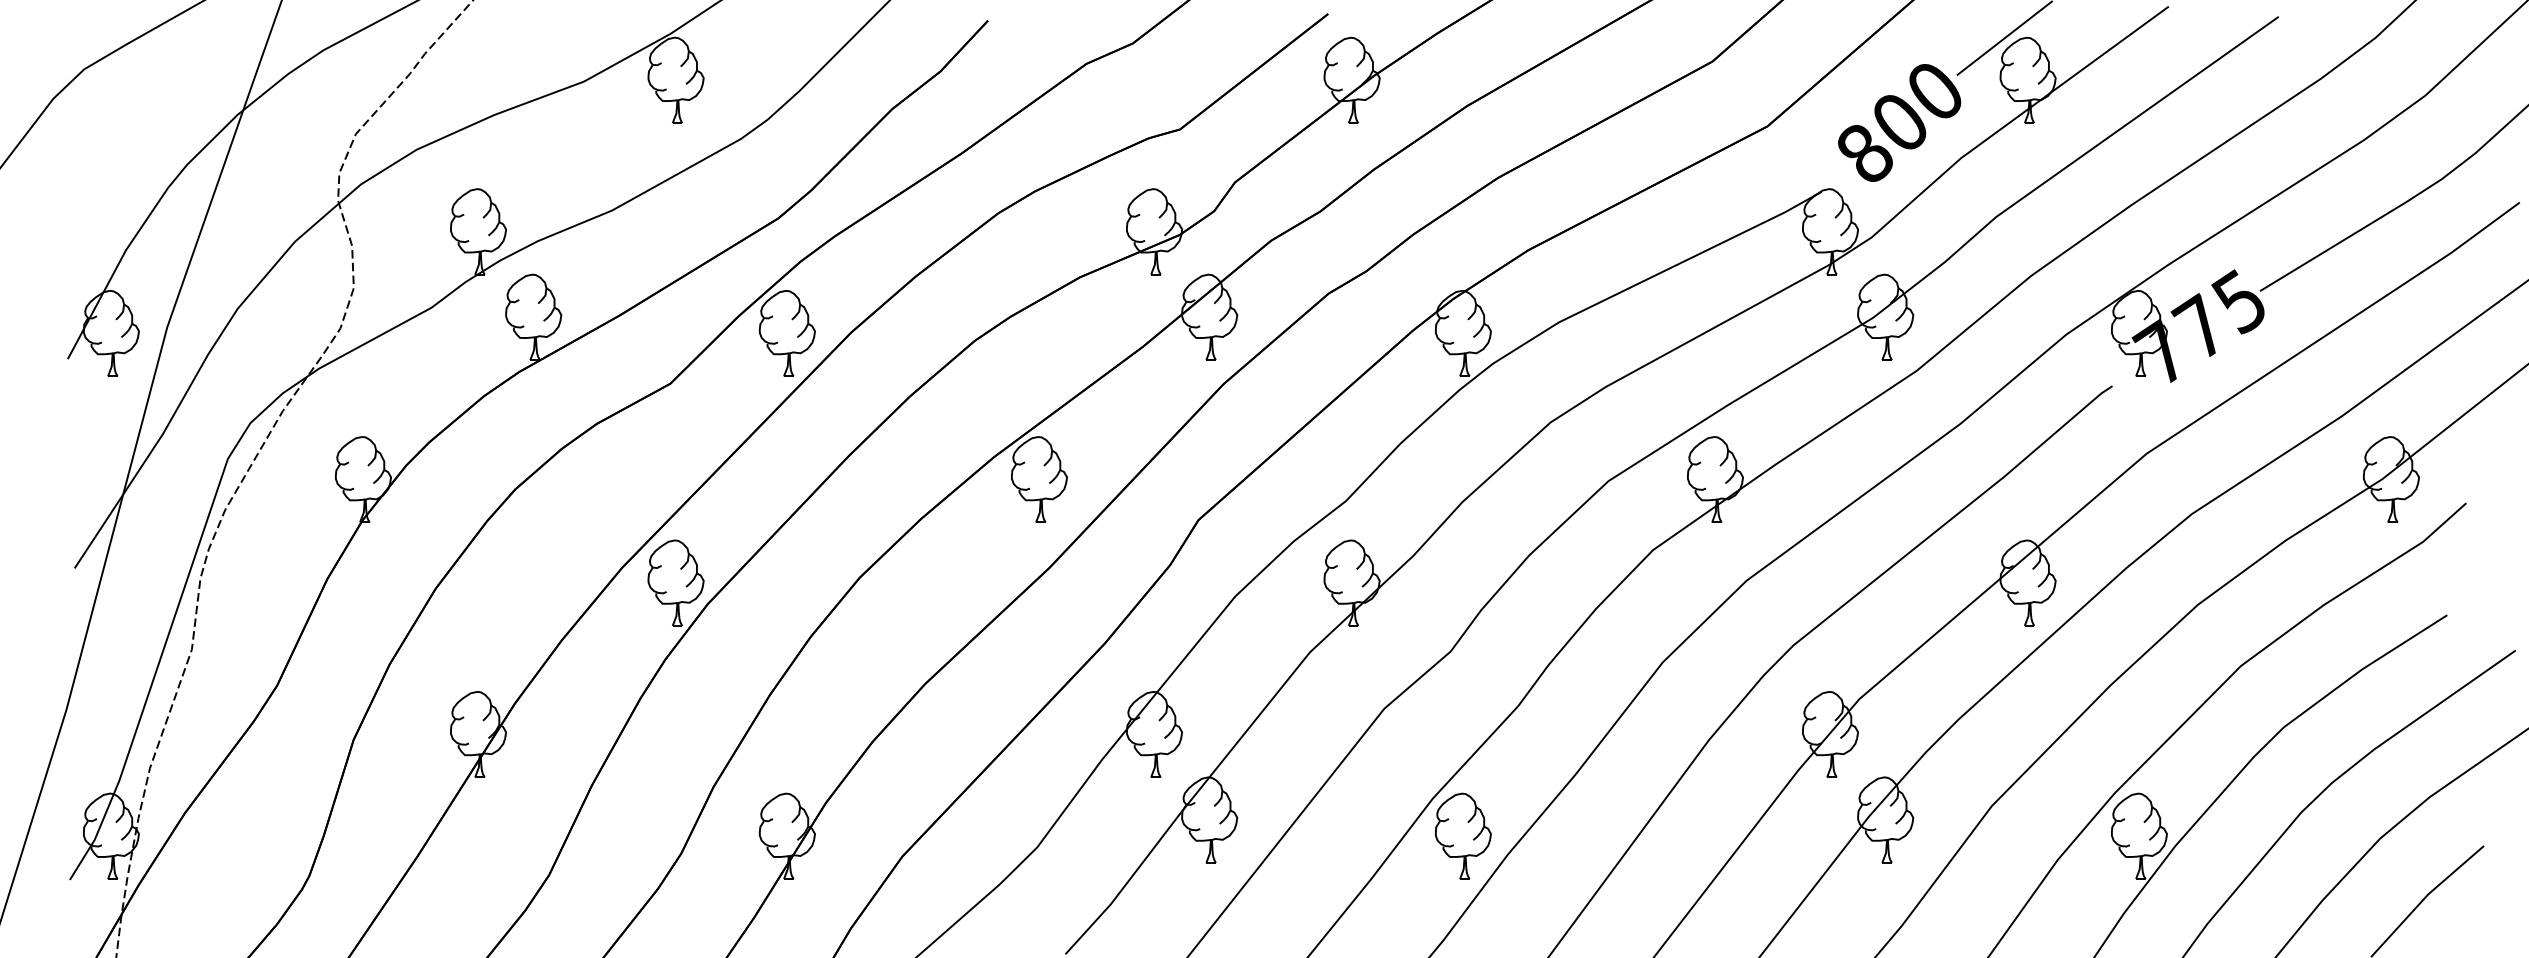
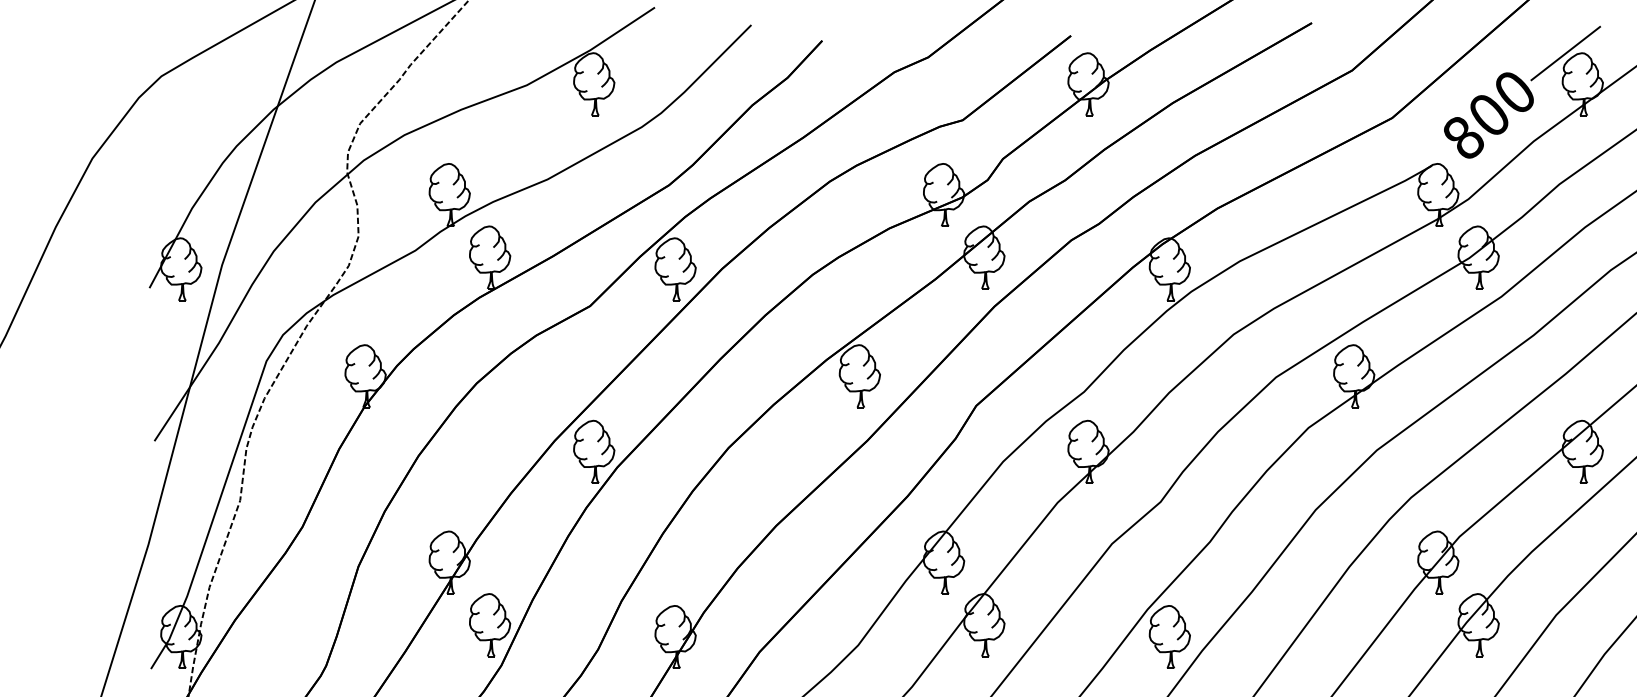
part: (533, 819) -> (489, 624), added

